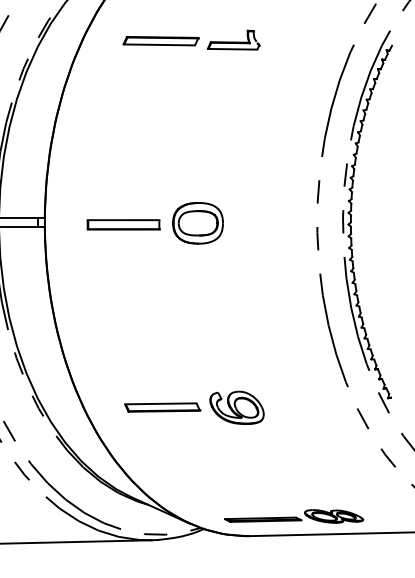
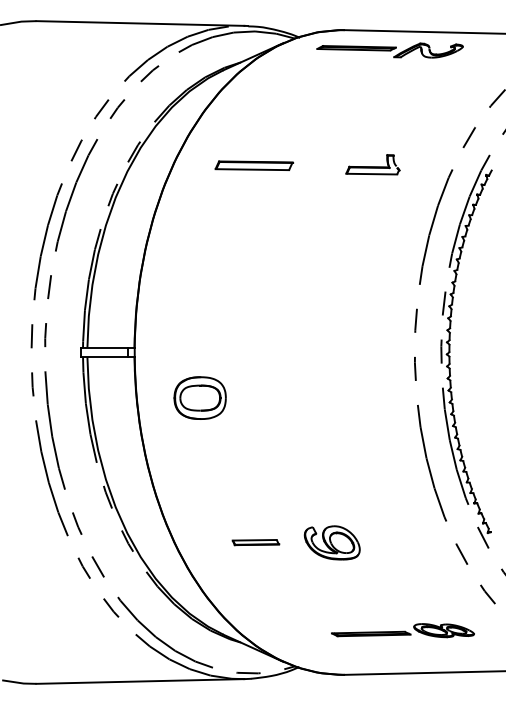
part: (233, 39) -> (372, 164), moved
part: (197, 222) -> (199, 397), moved
part: (123, 224) -> (215, 354), removed
part: (162, 407) -> (255, 542), size x0.6
part: (293, 516) -> (402, 630), moved

